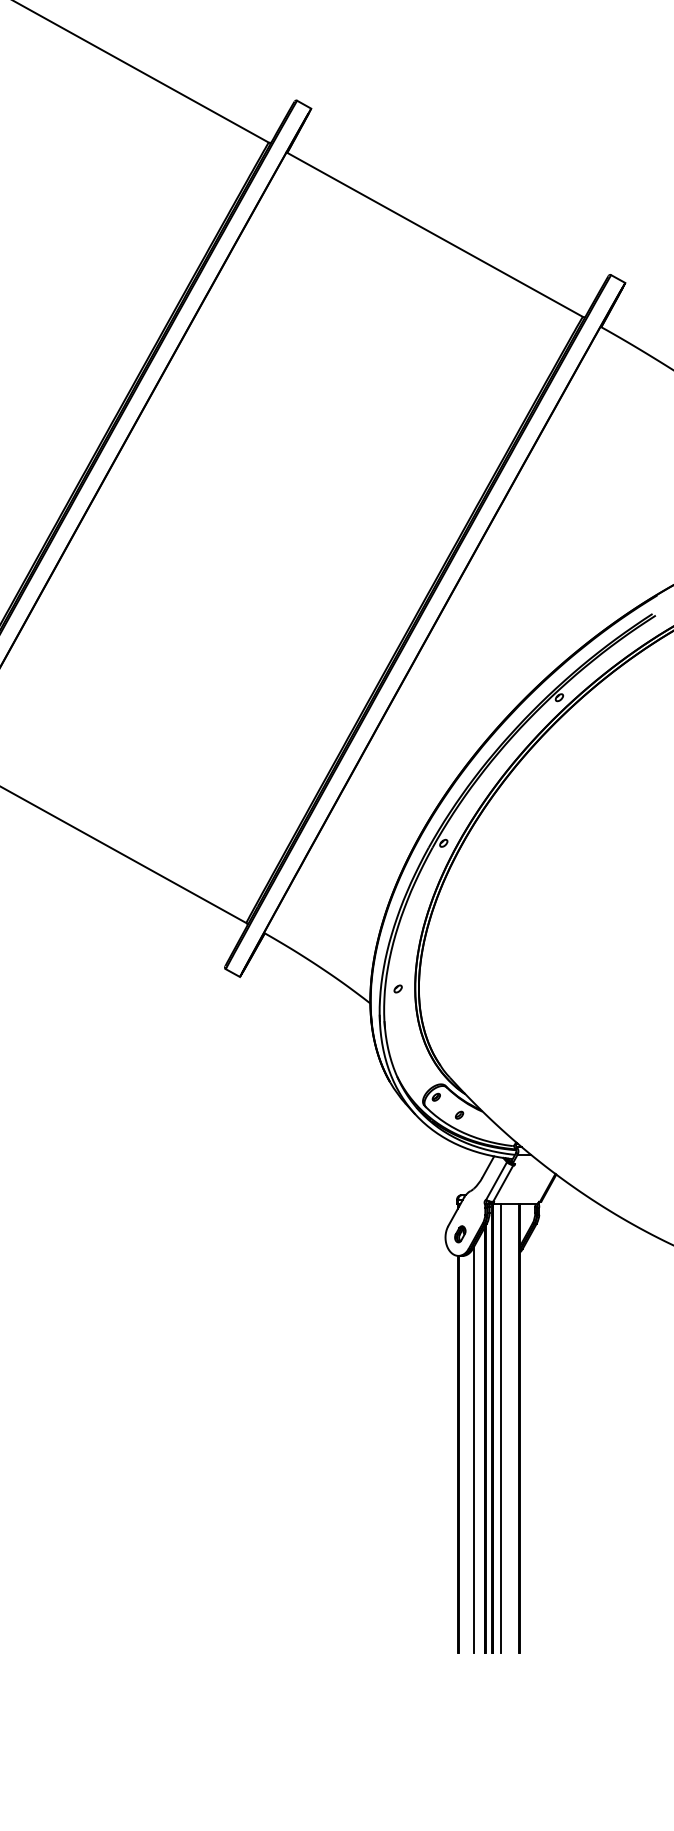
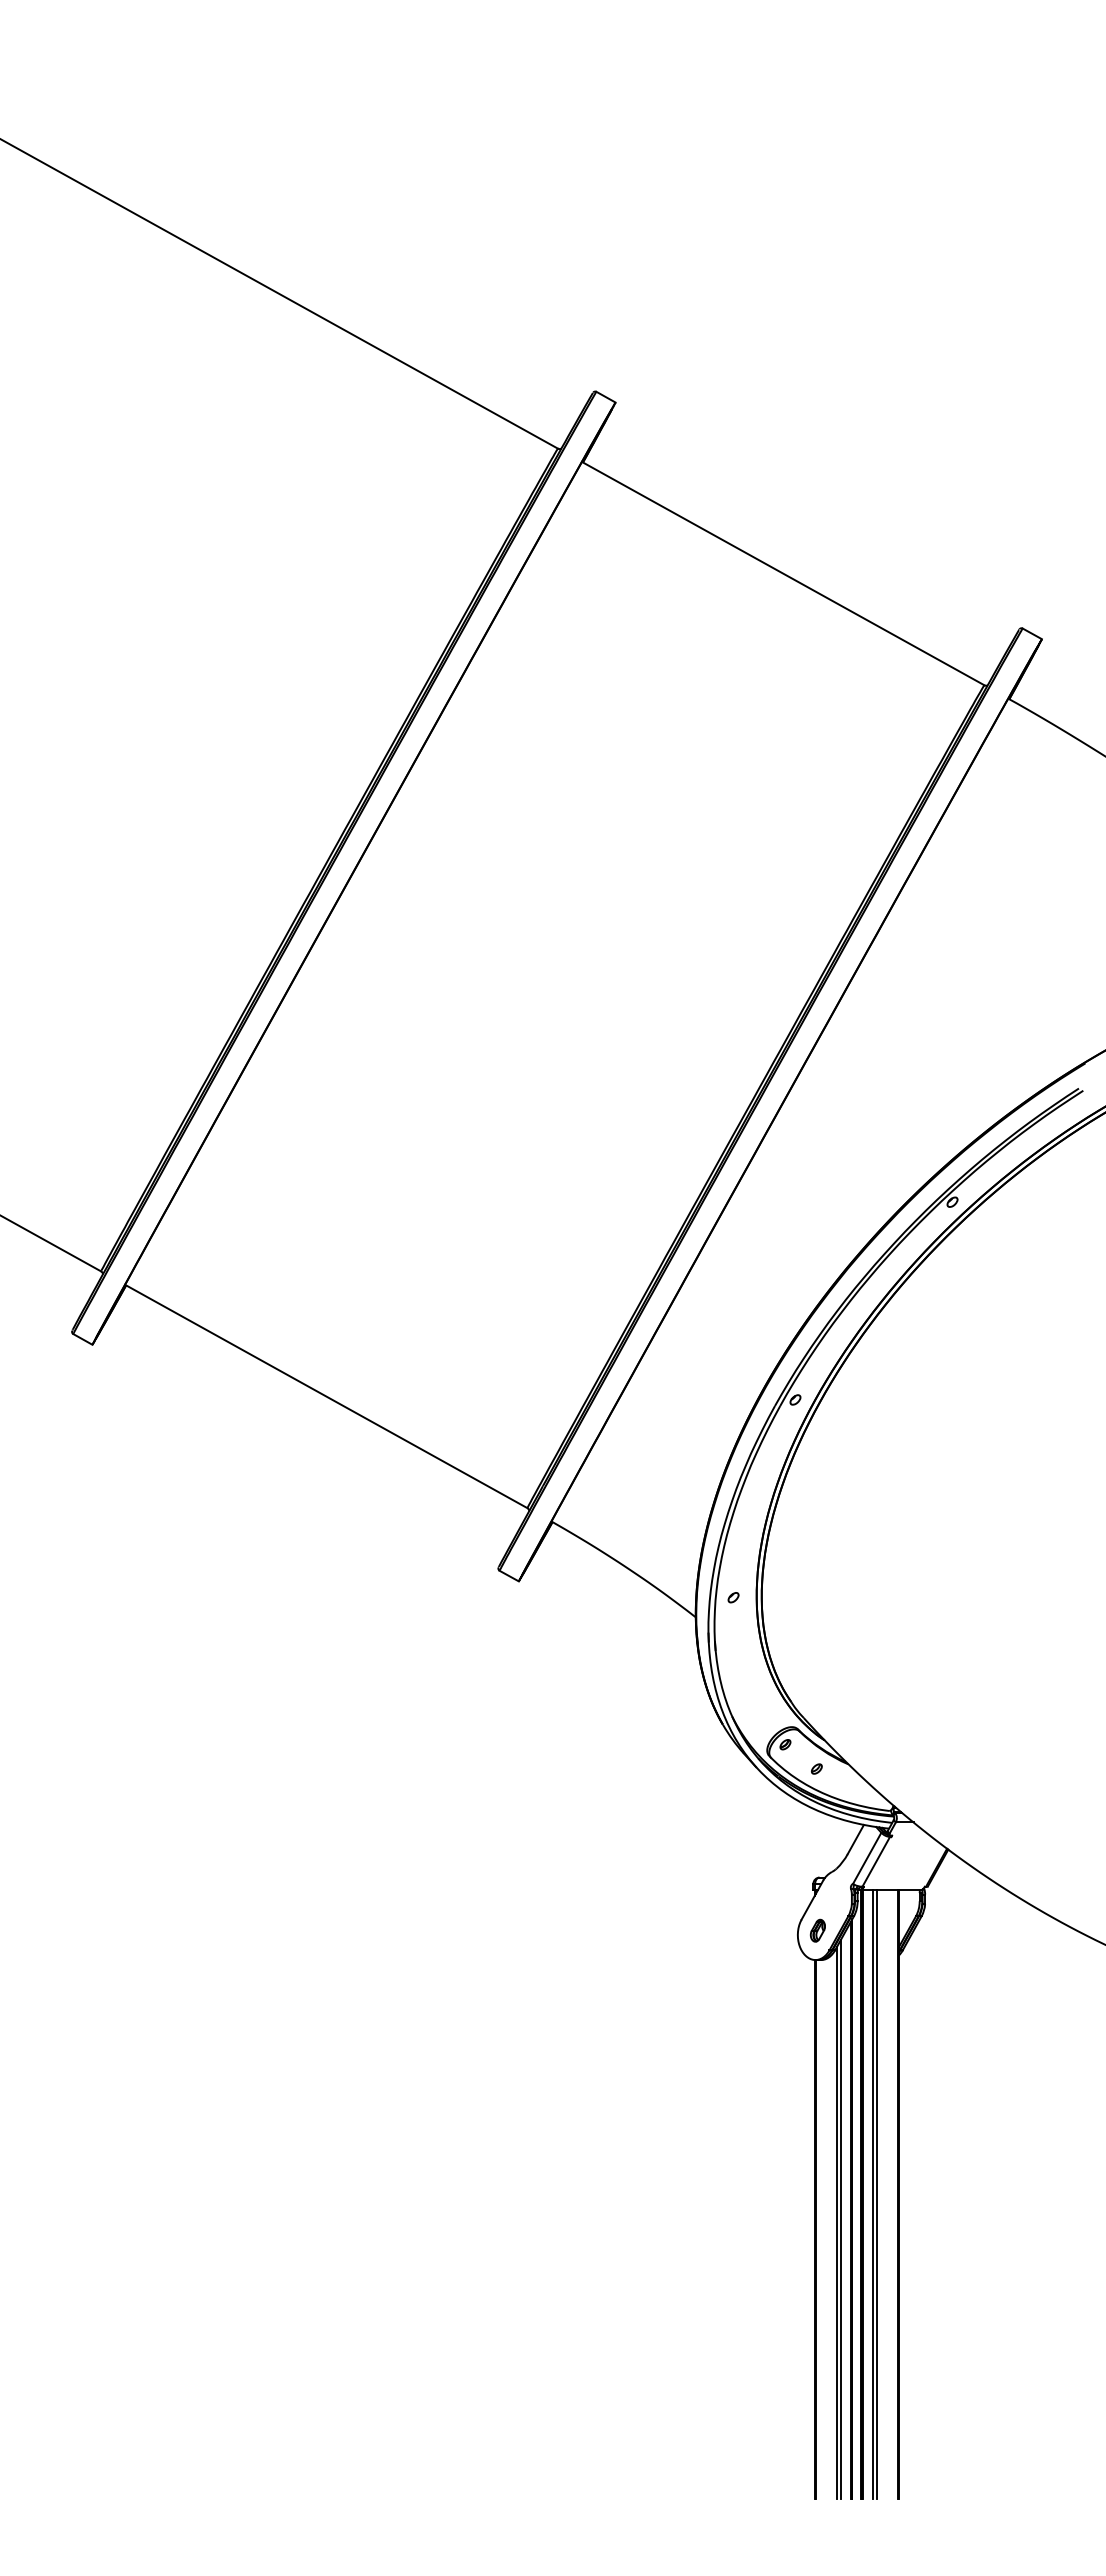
line: (503, 1427) -> (876, 2193), added
line: (476, 1447) -> (840, 2219), added

